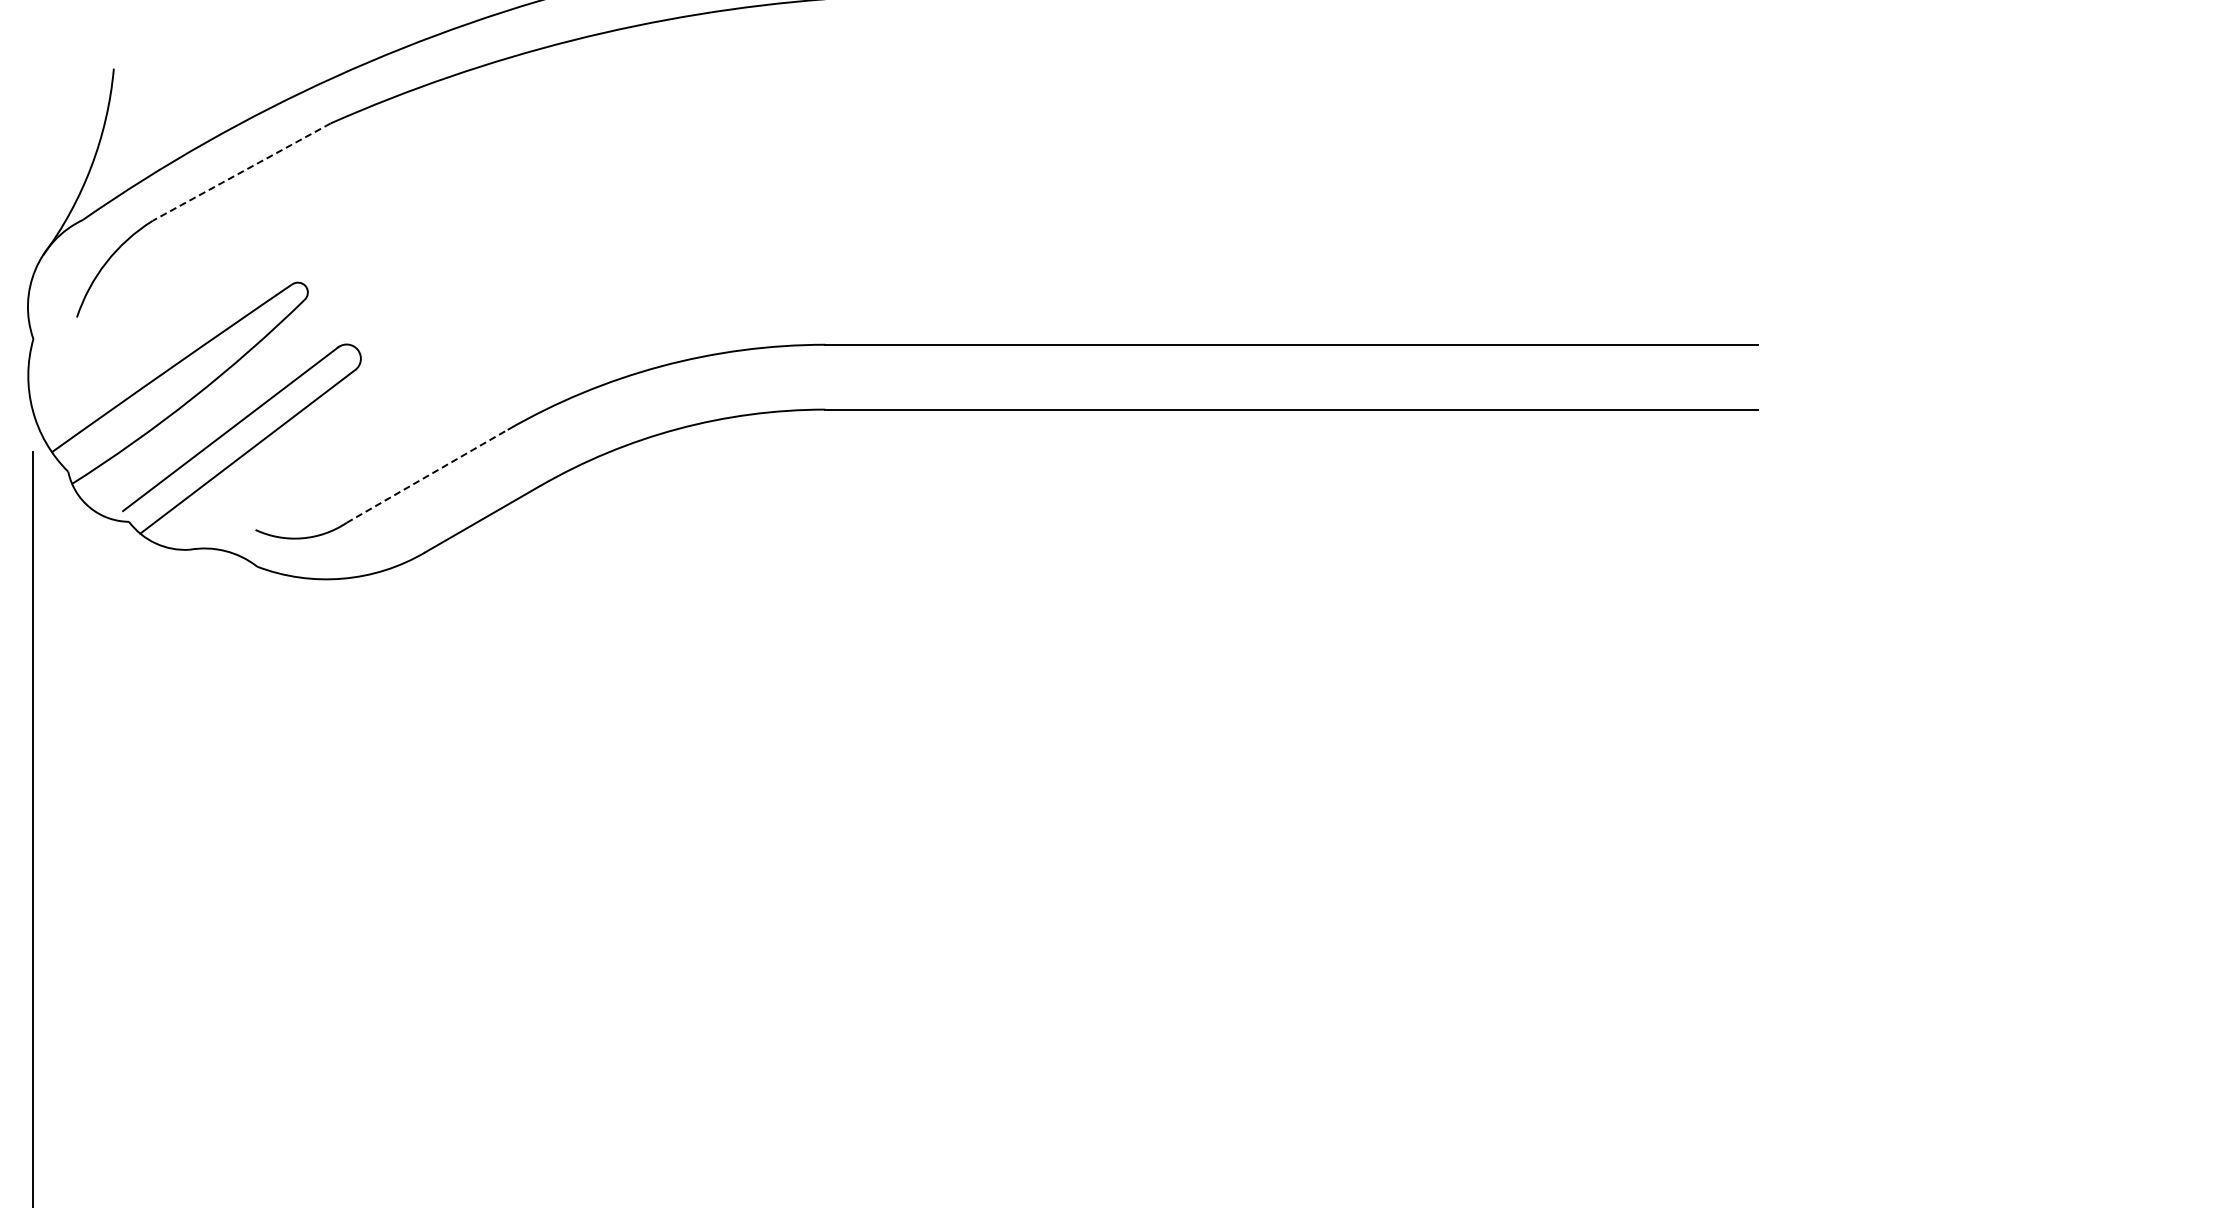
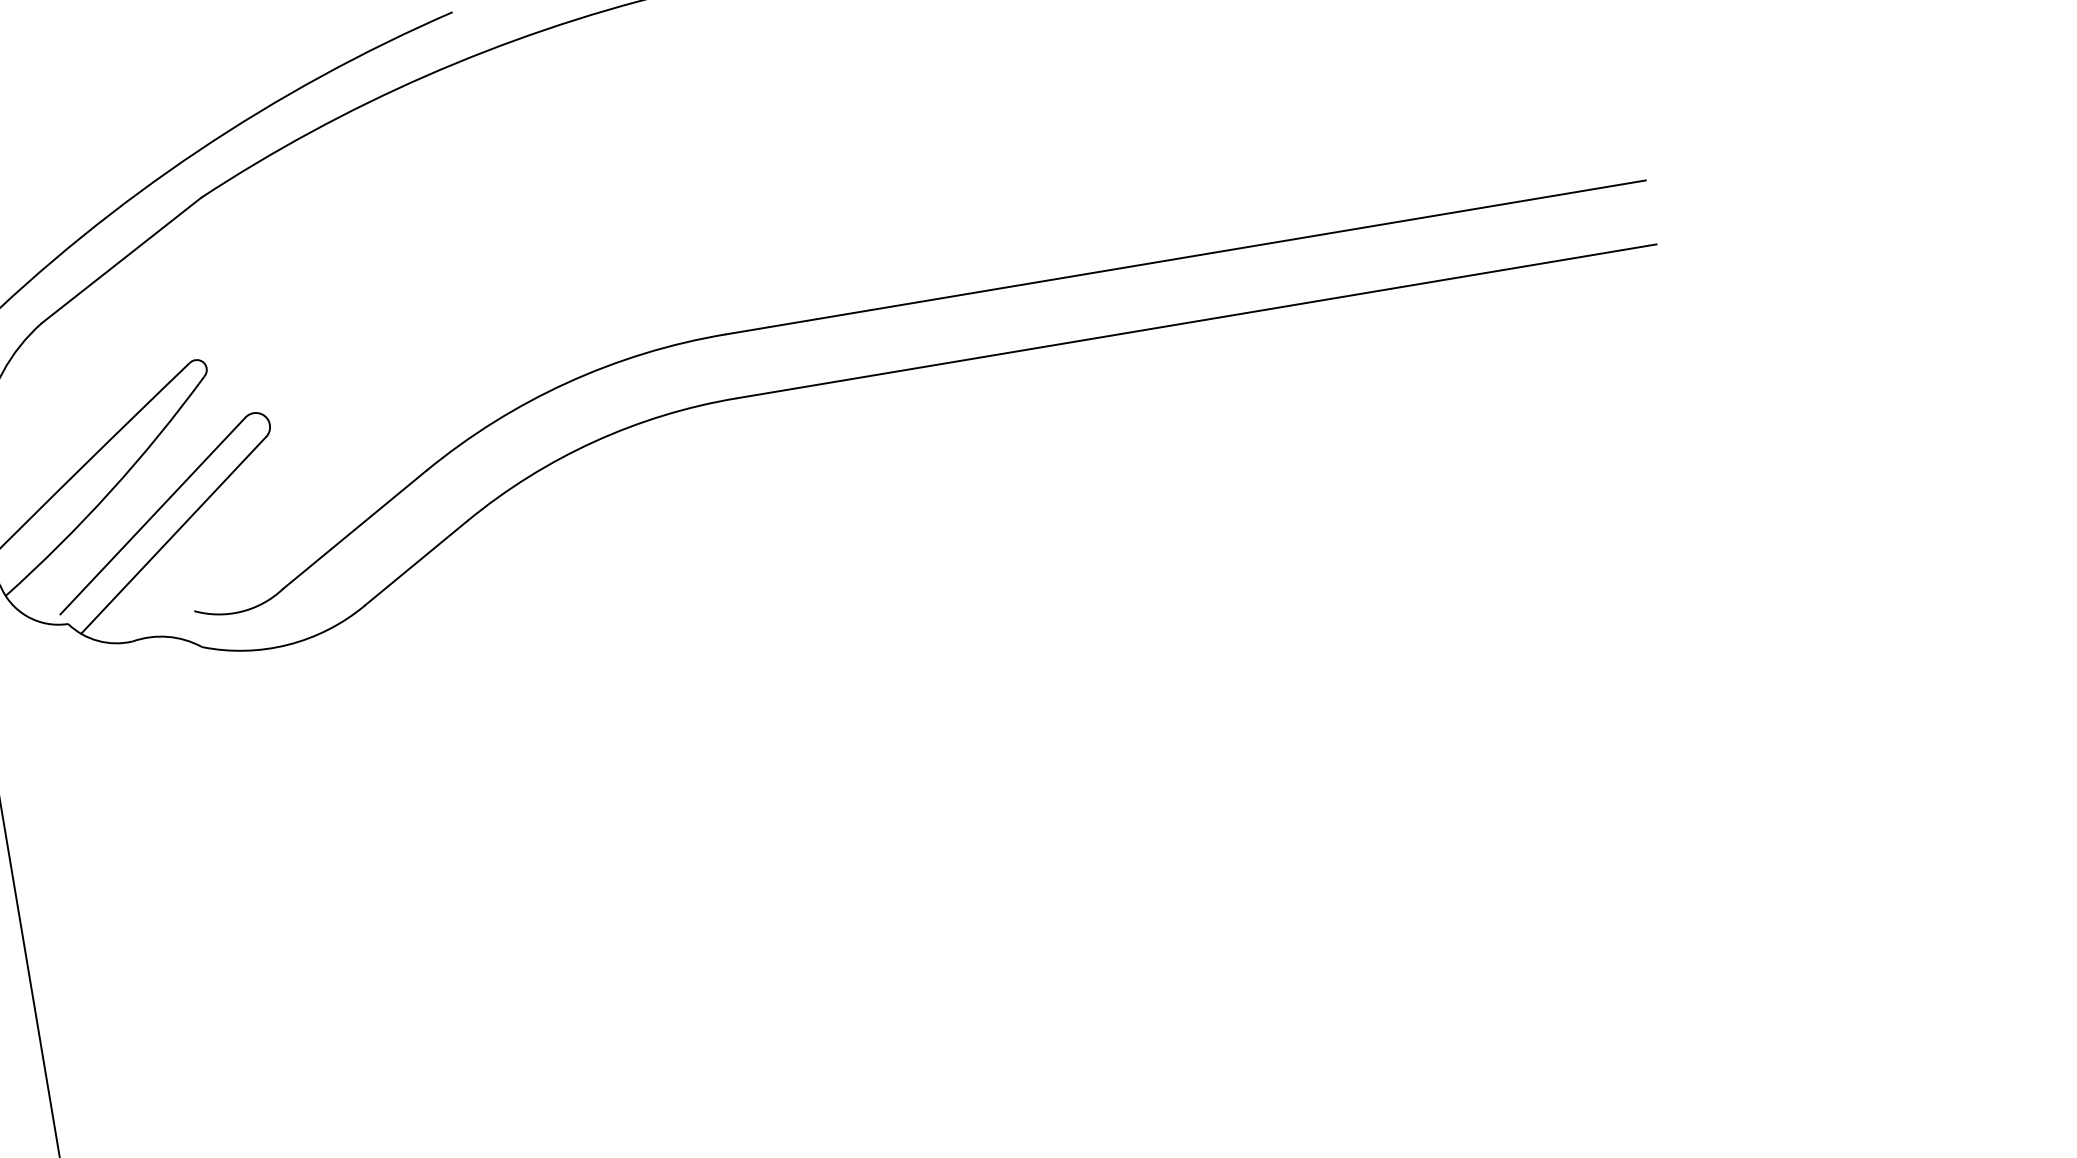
line: (241, 172) -> (121, 260), dashed -> solid
line: (427, 476) -> (355, 530), dashed -> solid

